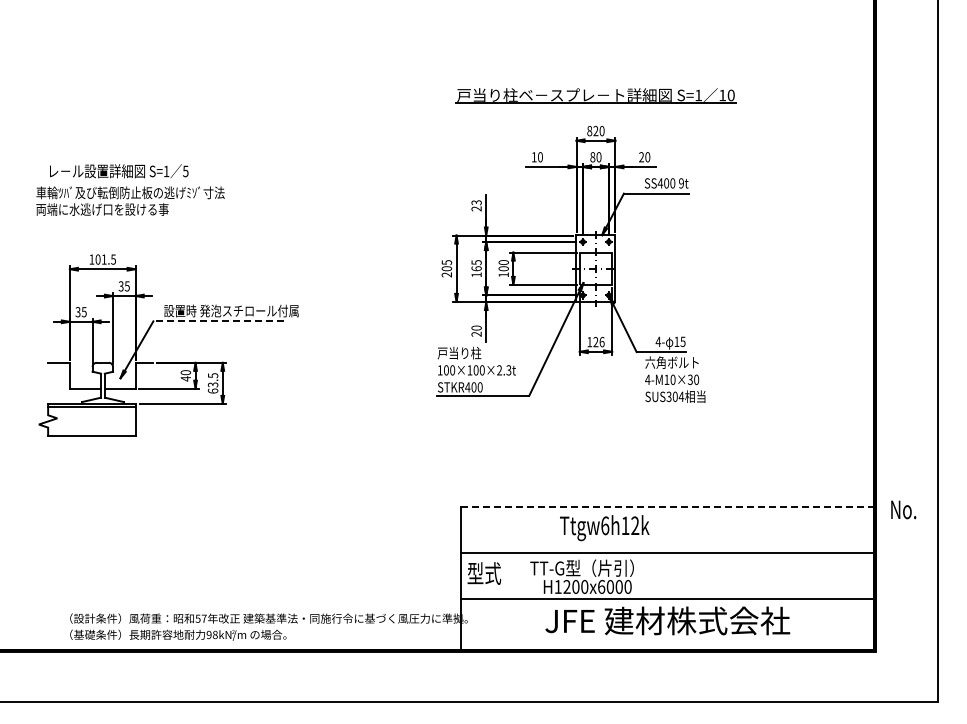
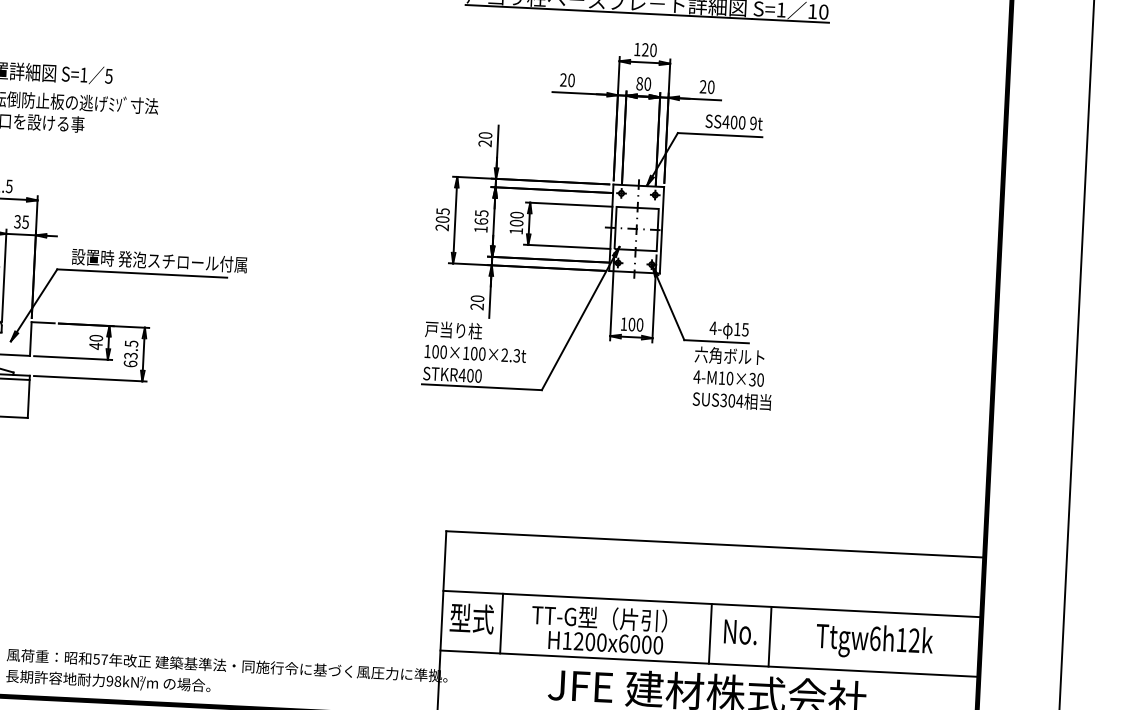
text: (589, 131) -> (637, 50), 820 -> 120
text: (533, 157) -> (562, 80), 10 -> 20
text: (476, 202) -> (485, 135), 23 -> 20
line: (218, 321) -> (142, 273), dashed -> solid
text: (598, 342) -> (635, 325), 126 -> 100
line: (668, 507) -> (715, 544), dashed -> solid
text: (903, 509) -> (740, 631), moved
text: (604, 528) -> (874, 642), moved
line: (507, 576) -> (501, 624), added
line: (667, 576) -> (710, 634), added
line: (713, 576) -> (770, 637), added

